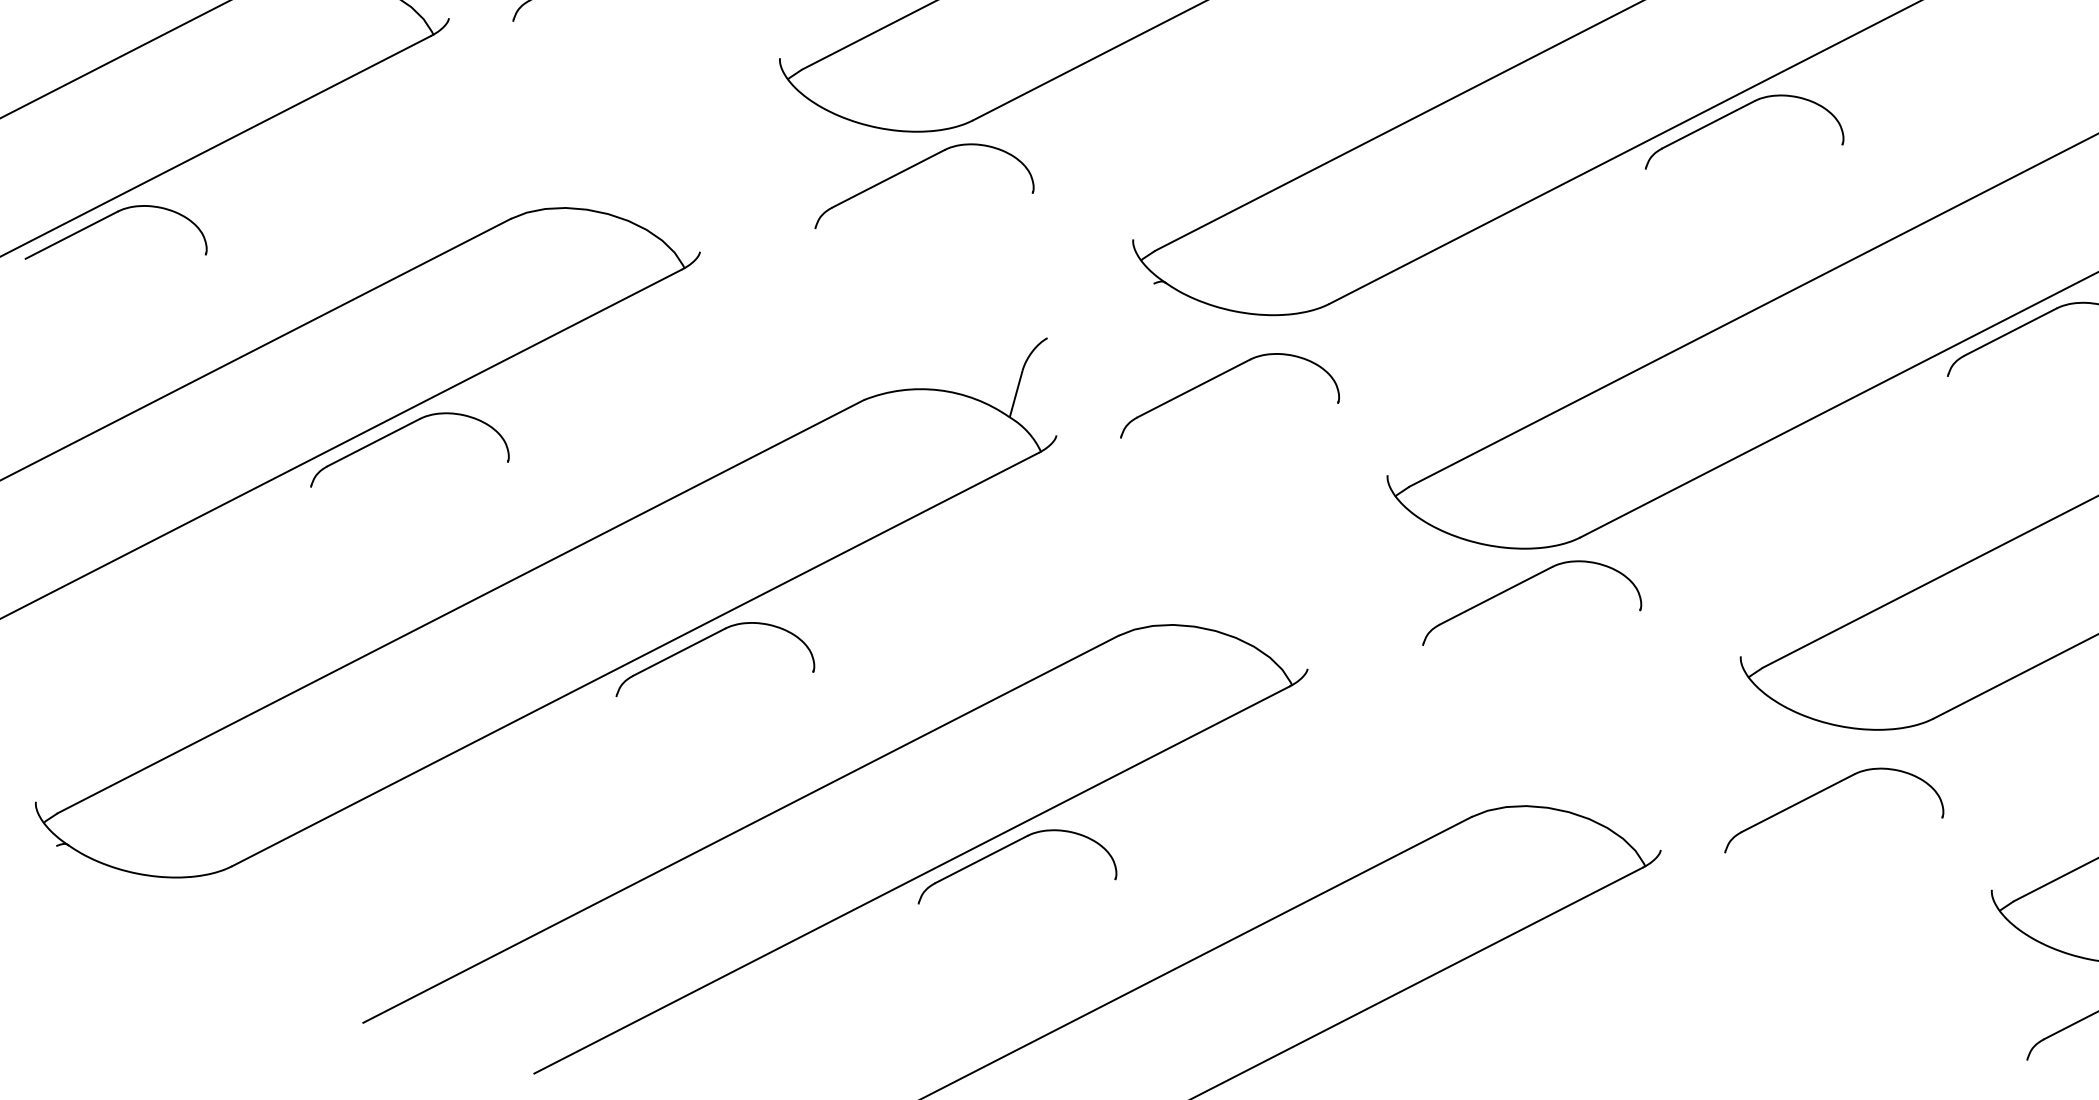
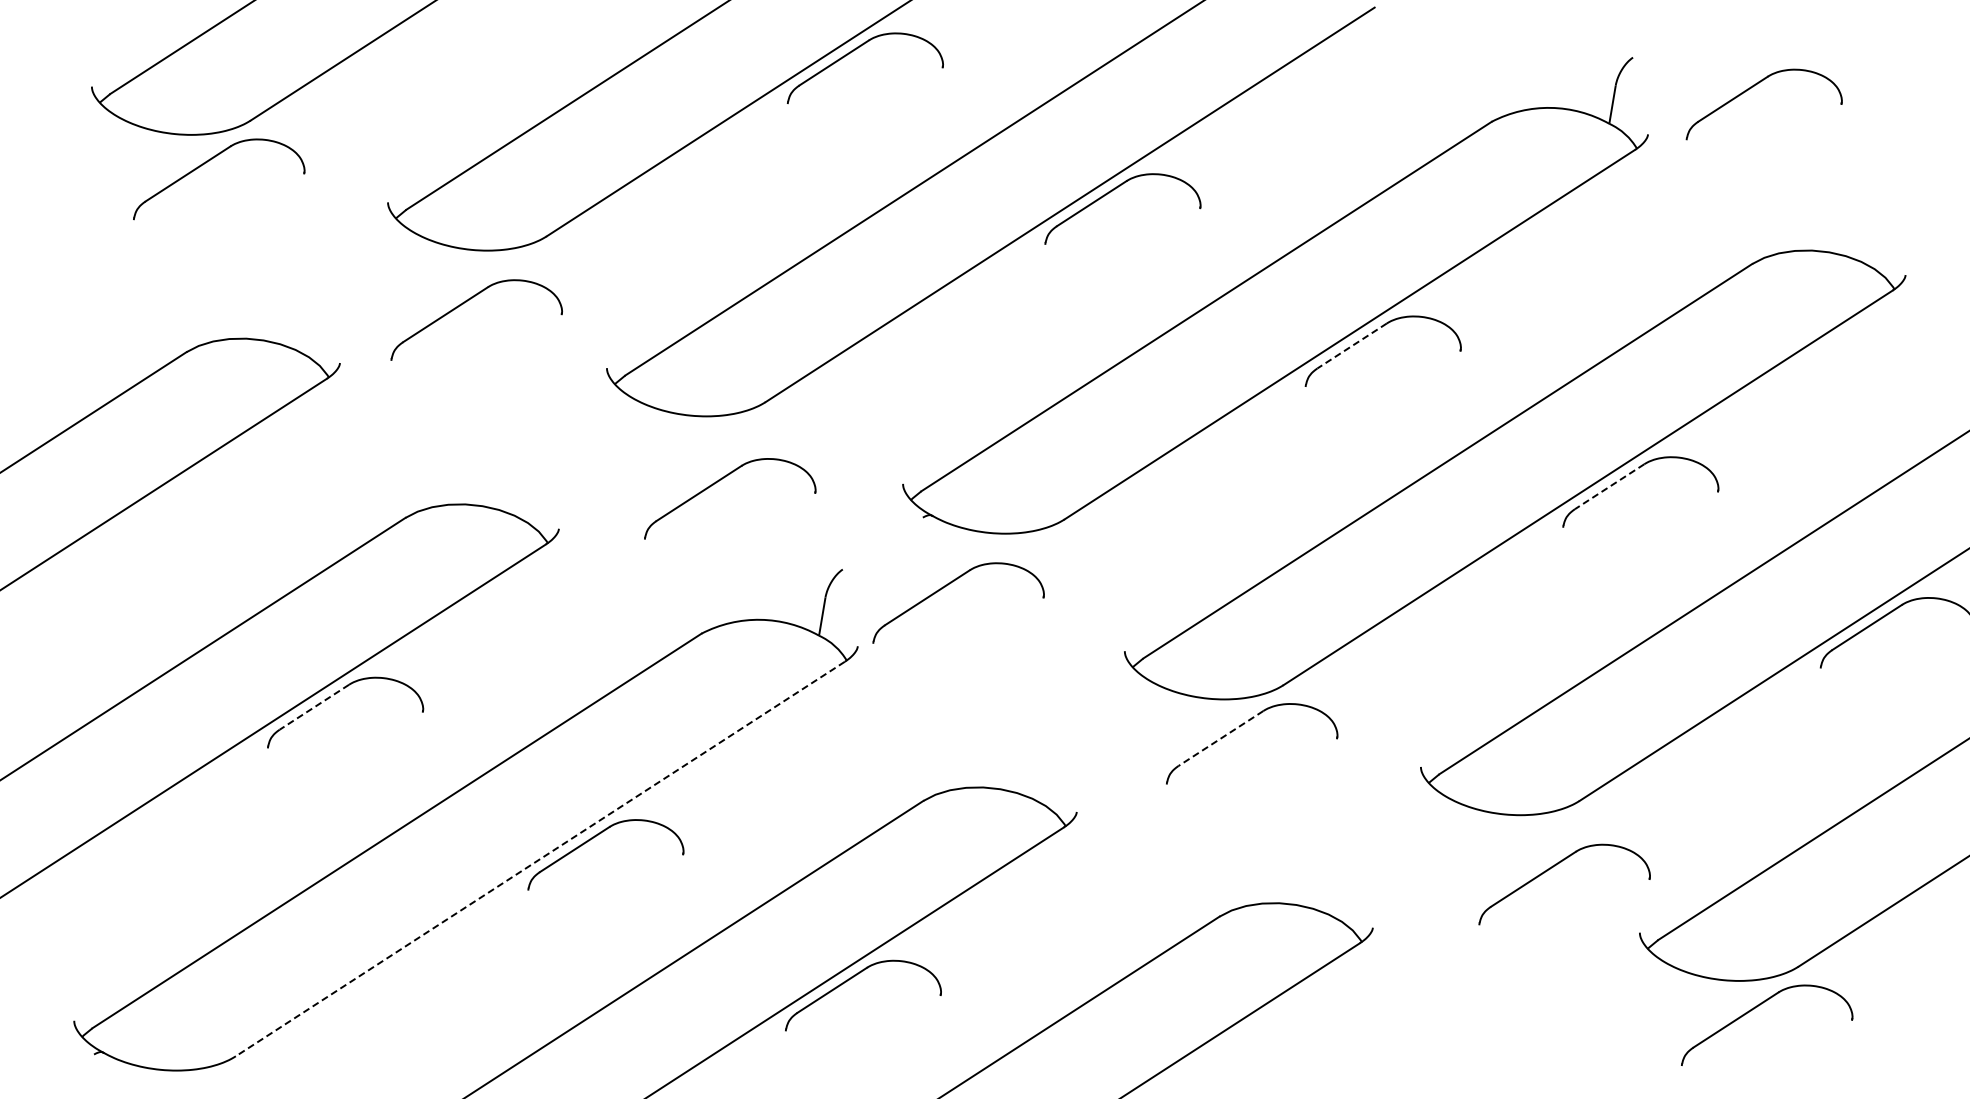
line: (1707, 125) -> (1351, 346), solid -> dashed
part: (917, 165) -> (721, 480), moved
part: (109, 217) -> (85, 549), removed
line: (2010, 333) -> (1609, 487), solid -> dashed
part: (1221, 375) -> (948, 585), moved
line: (372, 442) -> (313, 707), solid -> dashed
line: (1495, 595) -> (1220, 738), solid -> dashed
line: (635, 660) -> (540, 859), solid -> dashed
part: (1823, 792) -> (1552, 868), moved

